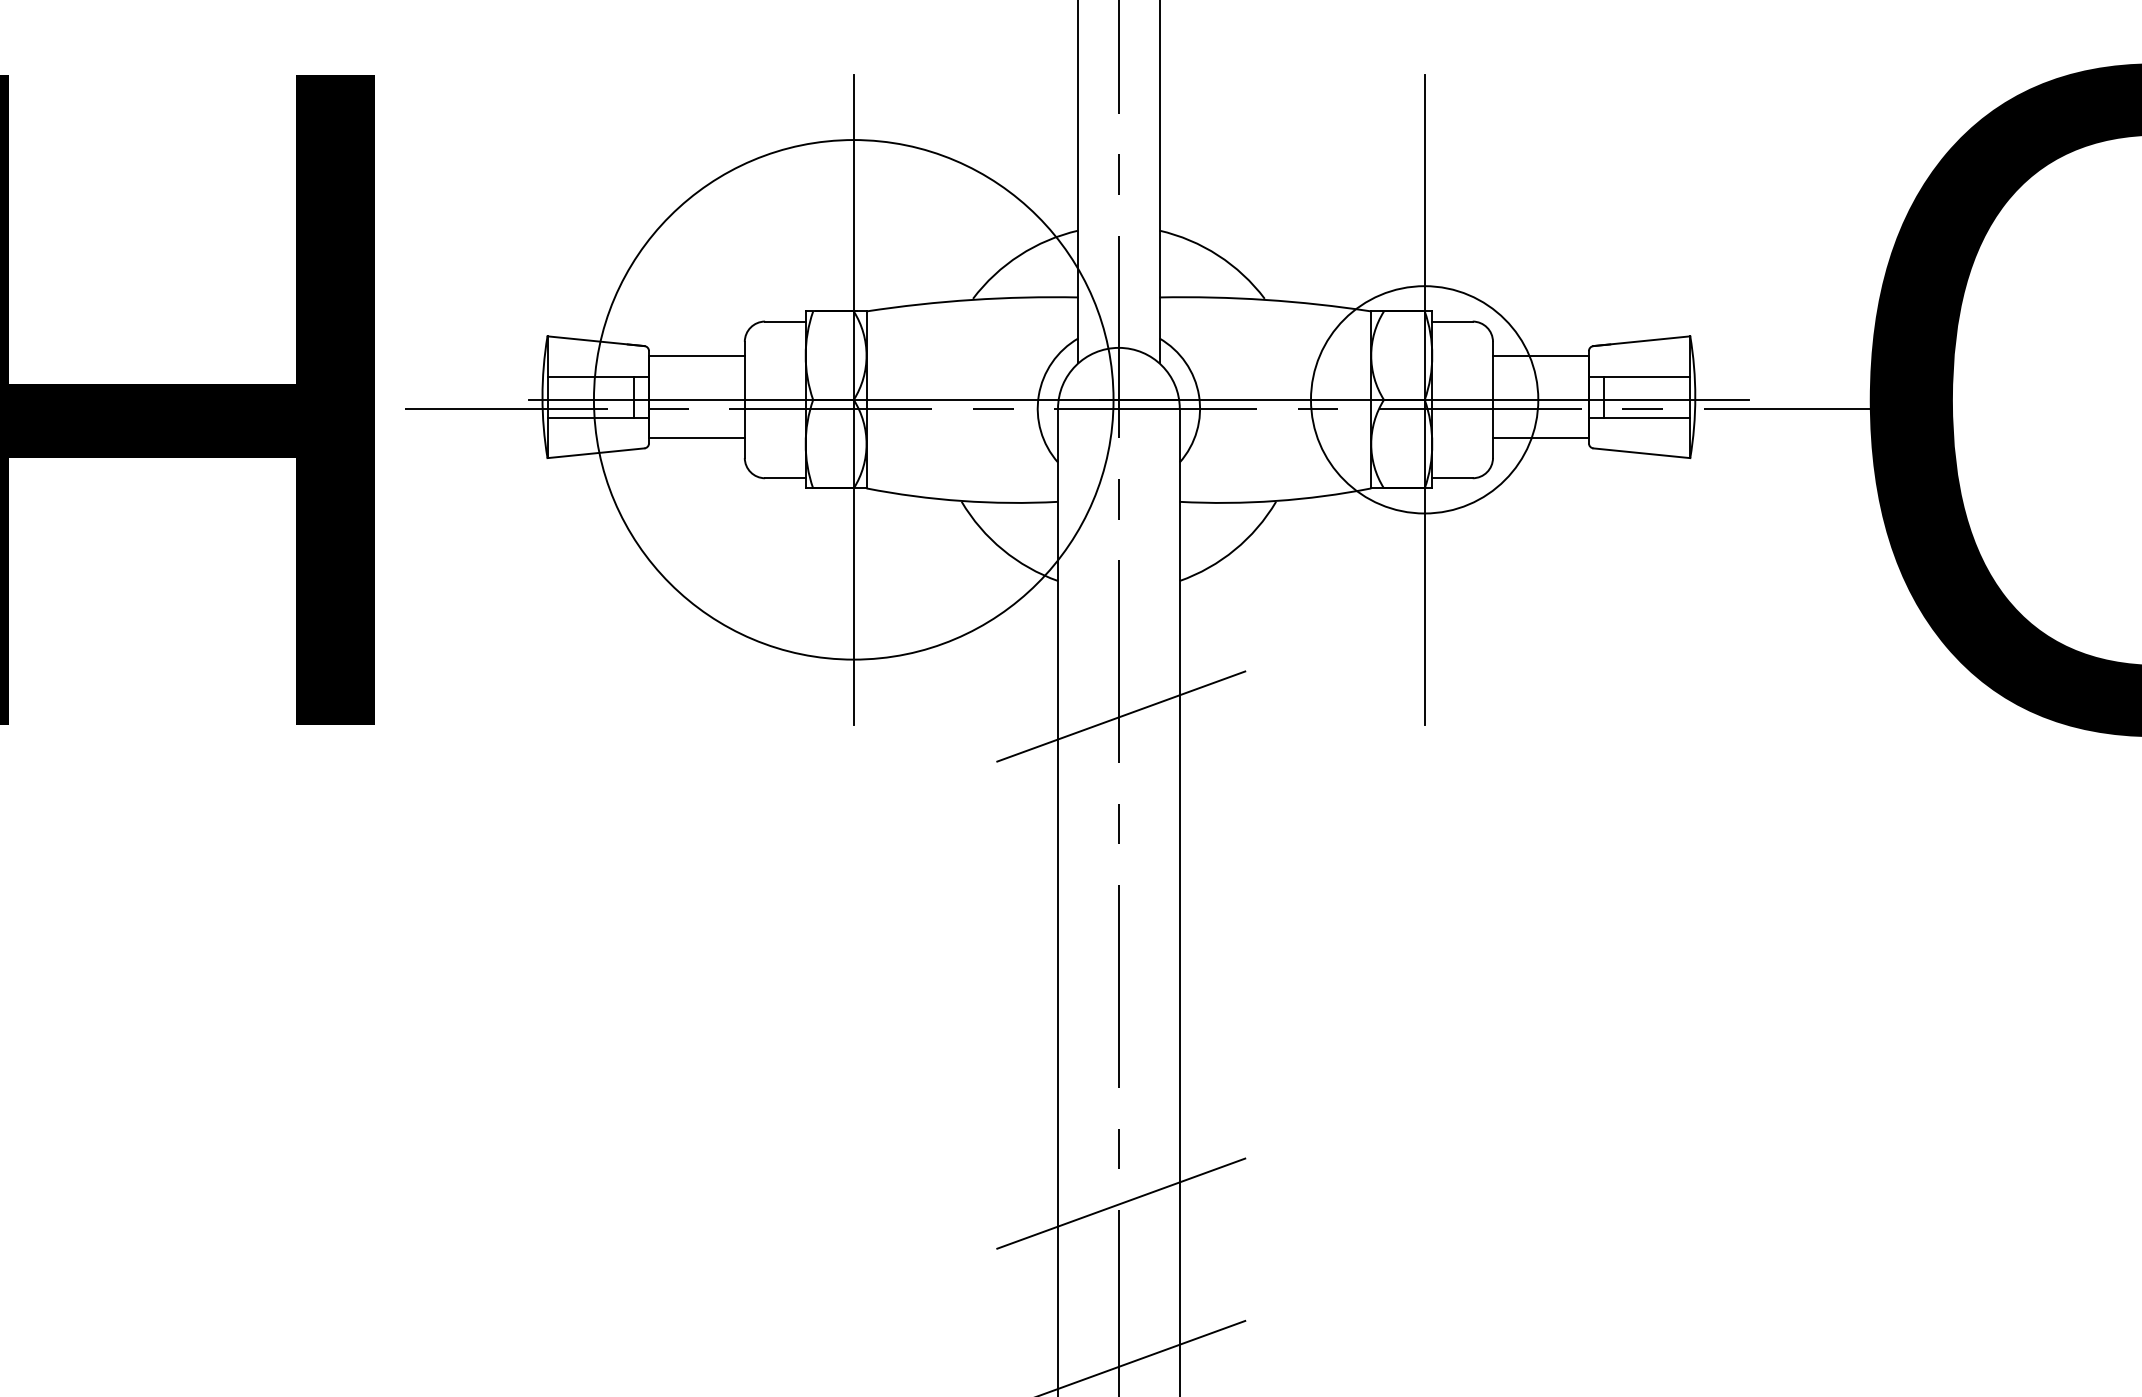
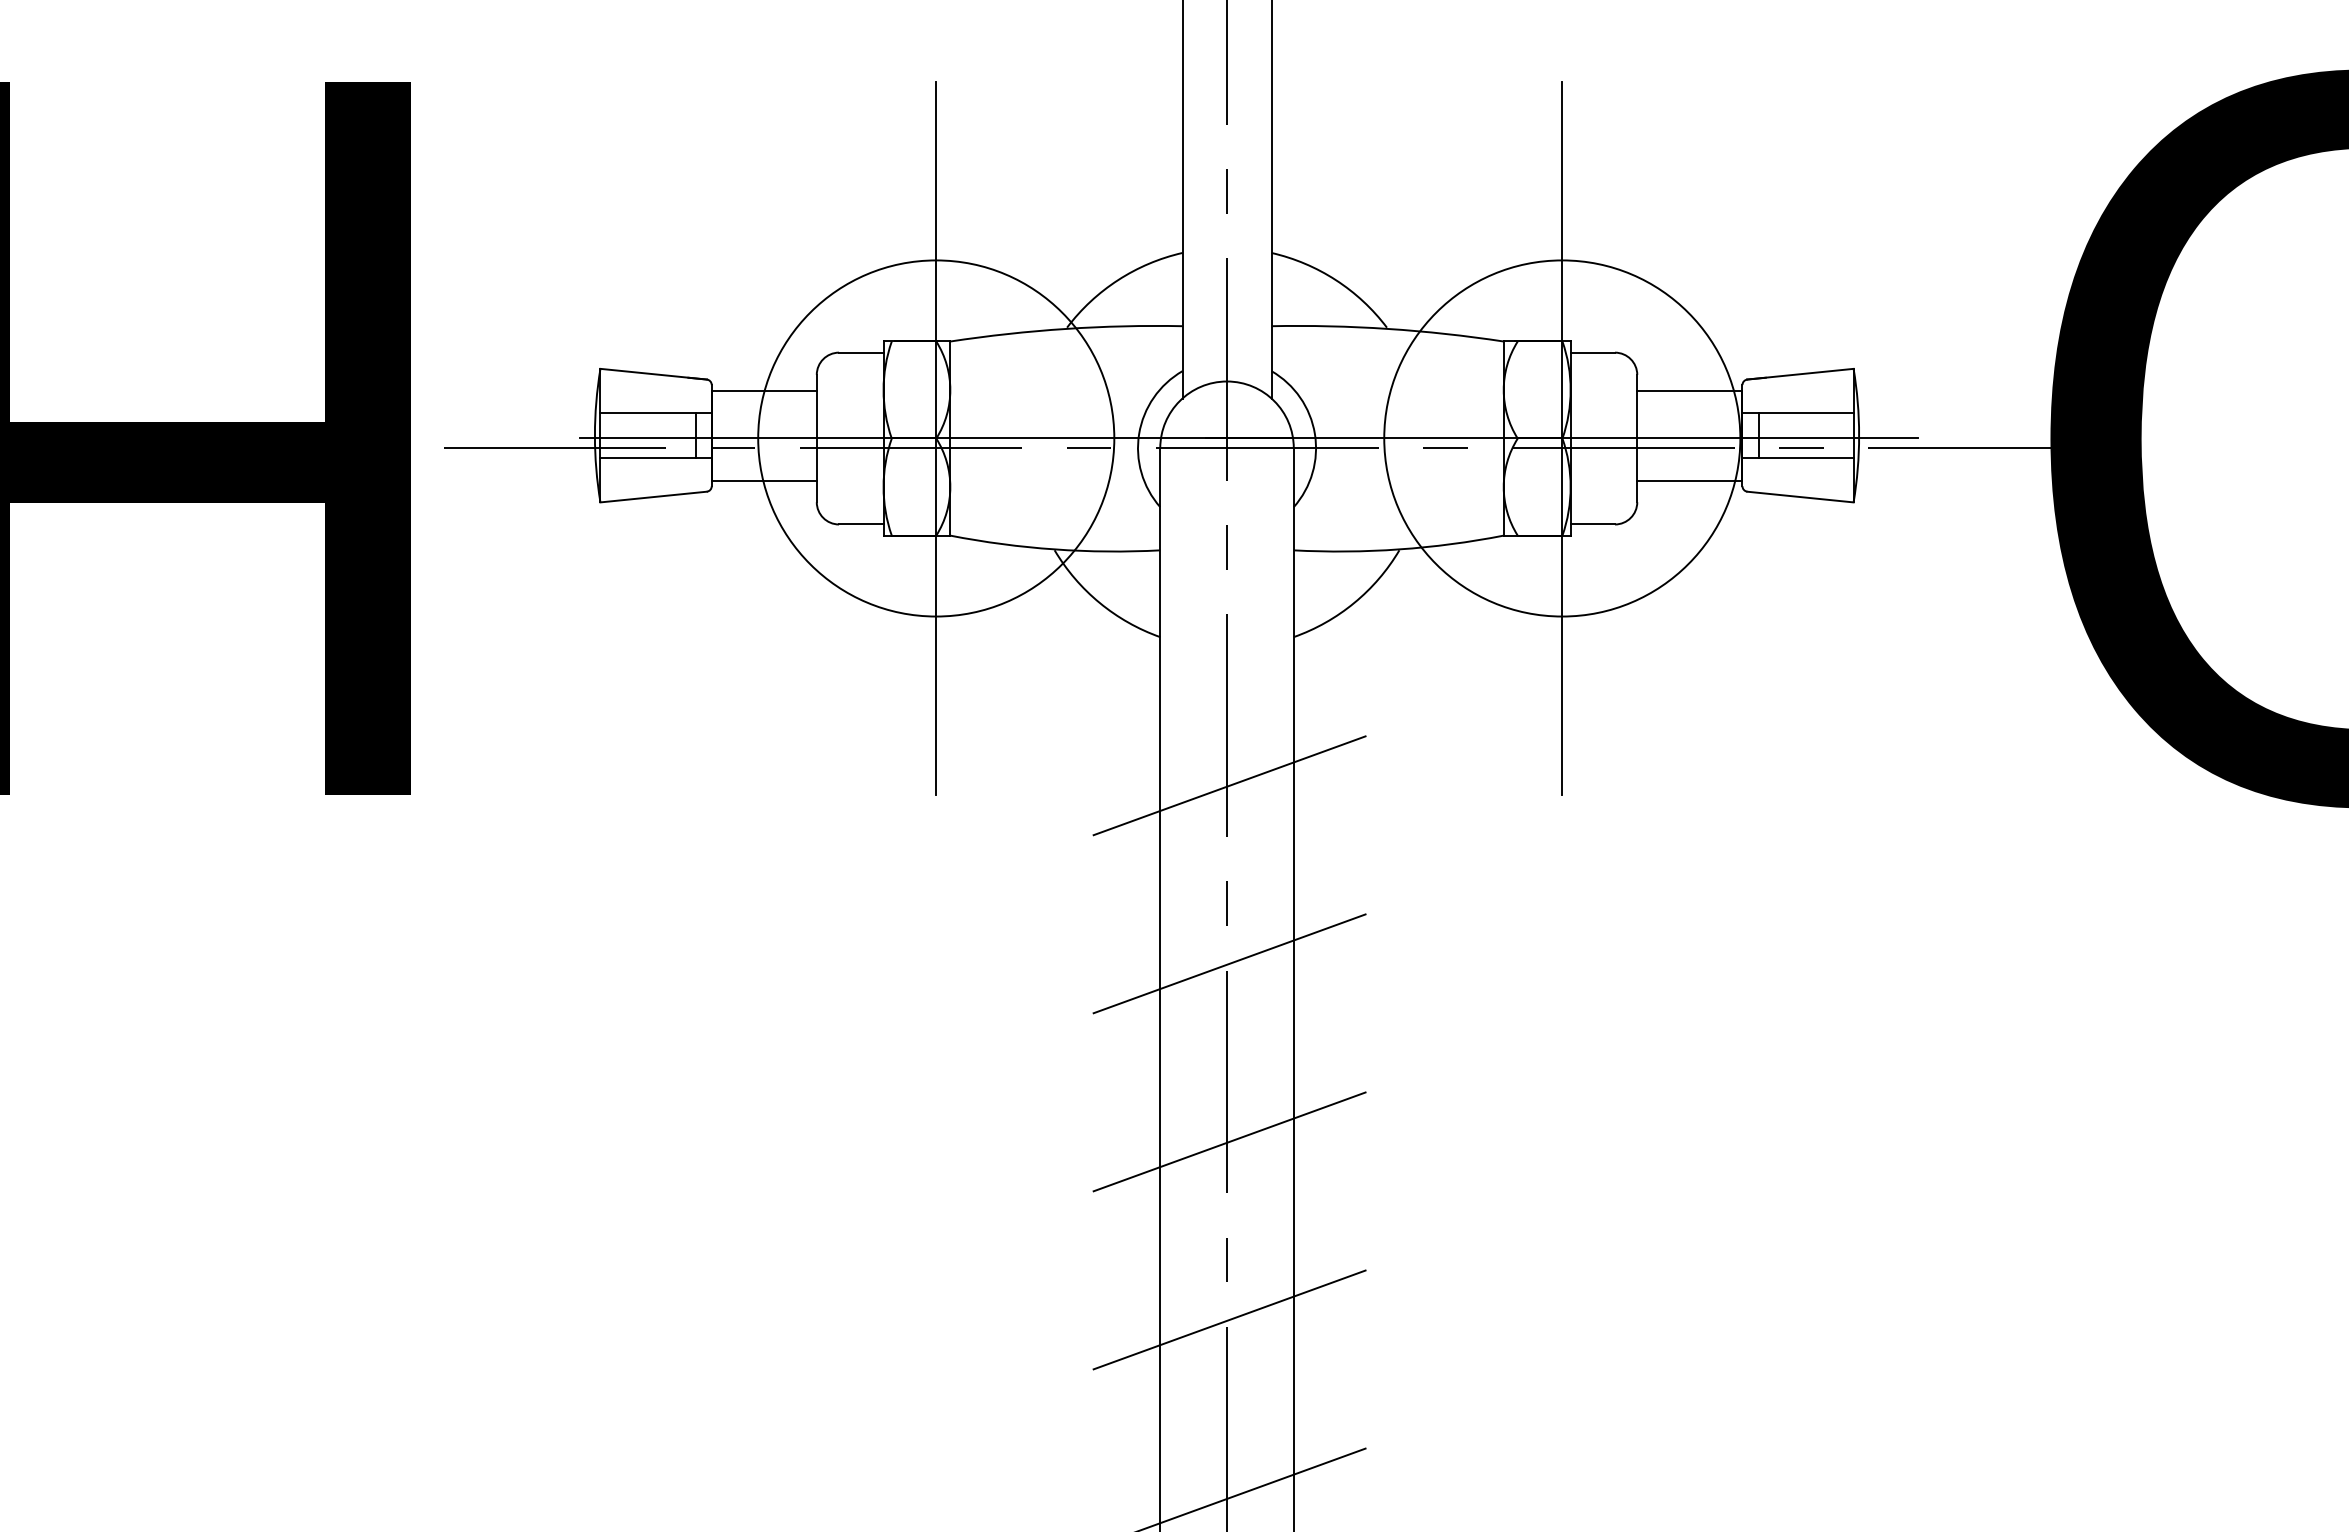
circle: (853, 399) -> (936, 438), size x0.62
circle: (1424, 399) -> (1562, 438), size x1.43
line: (1121, 878) -> (1229, 963), added
line: (1121, 1040) -> (1229, 1141), added

